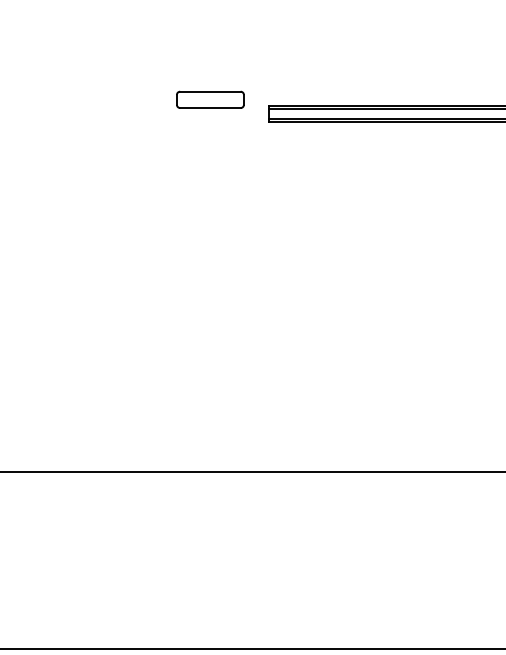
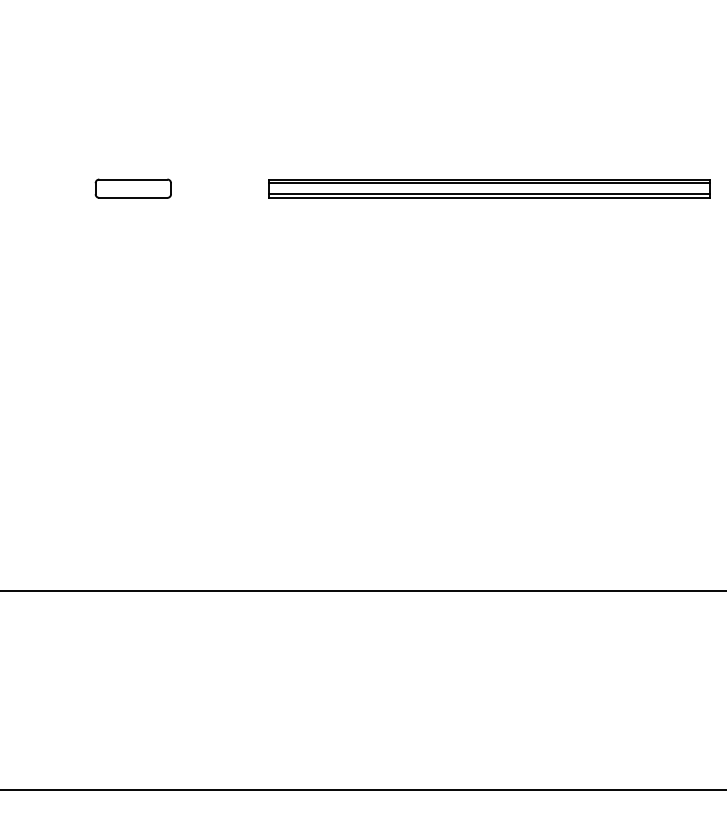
part: (209, 99) -> (132, 188), moved

